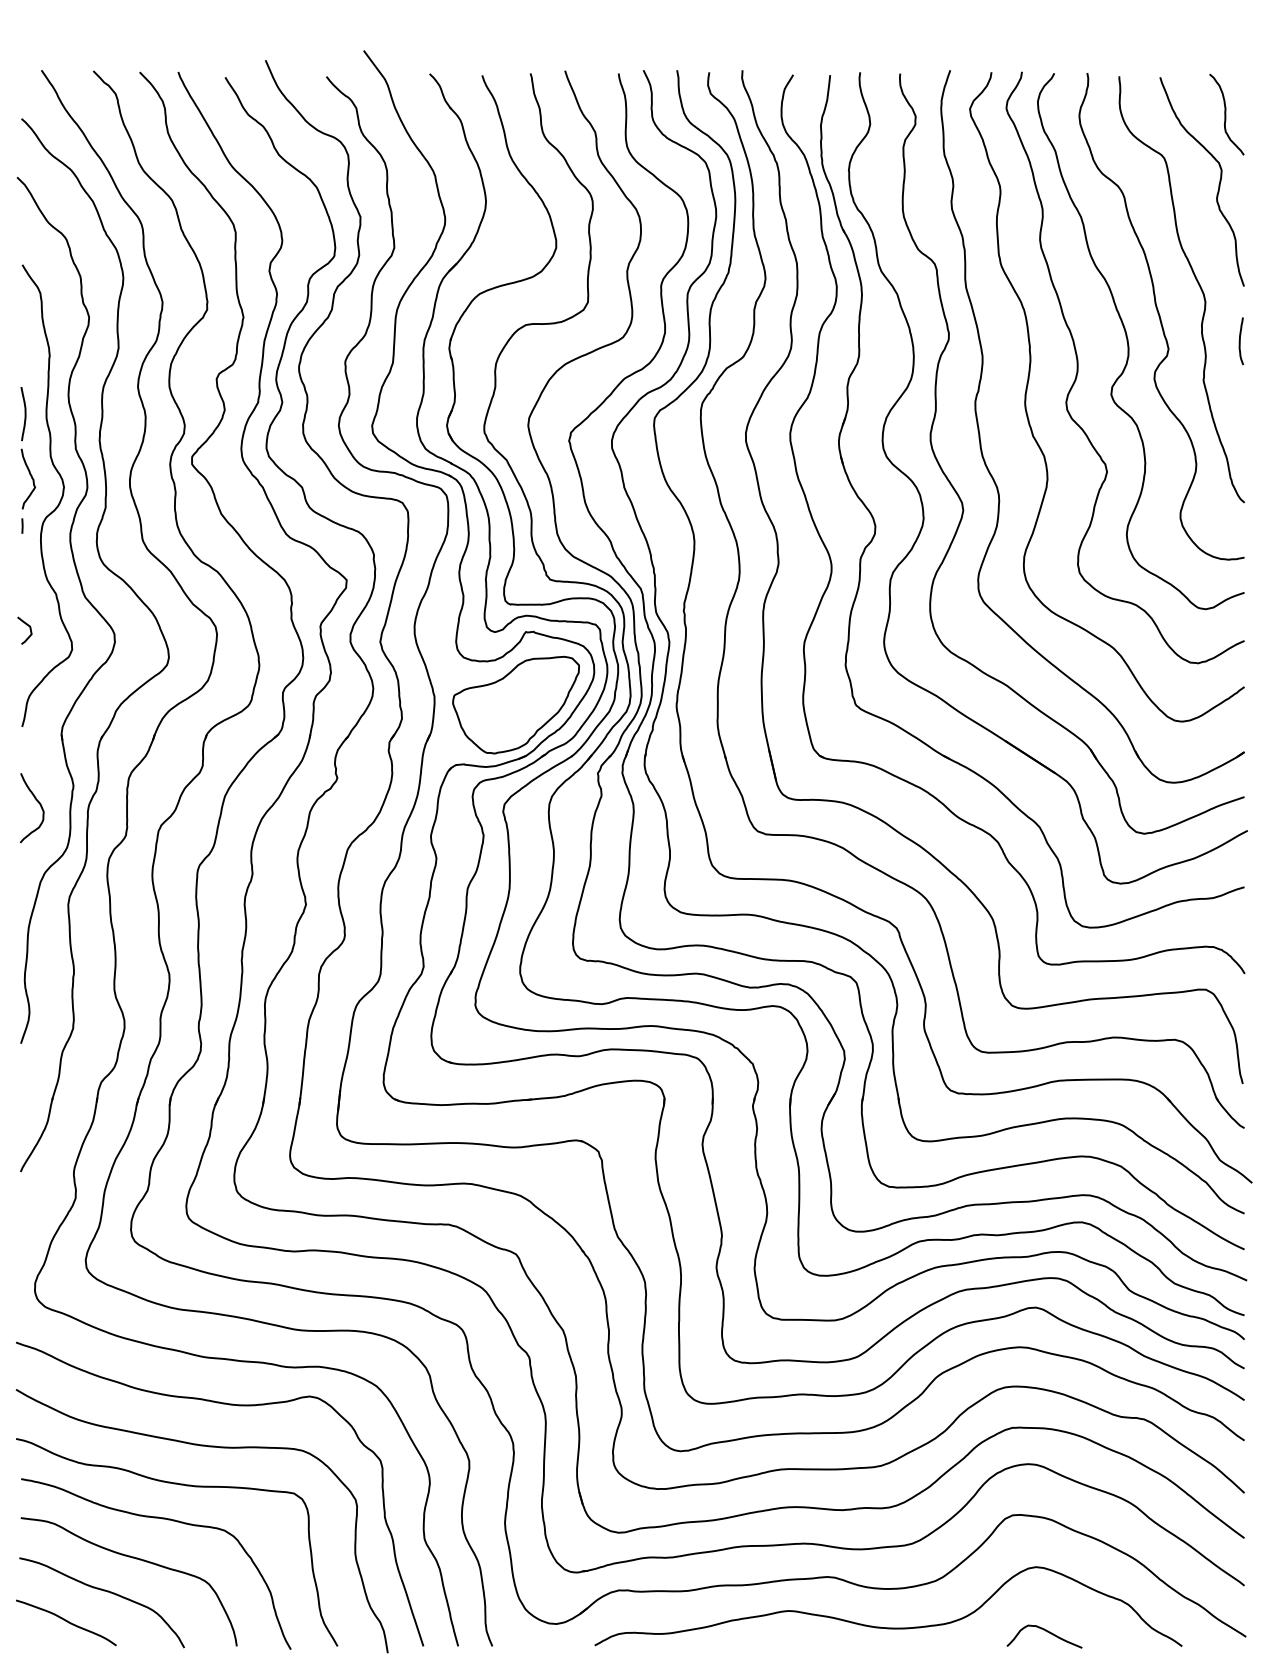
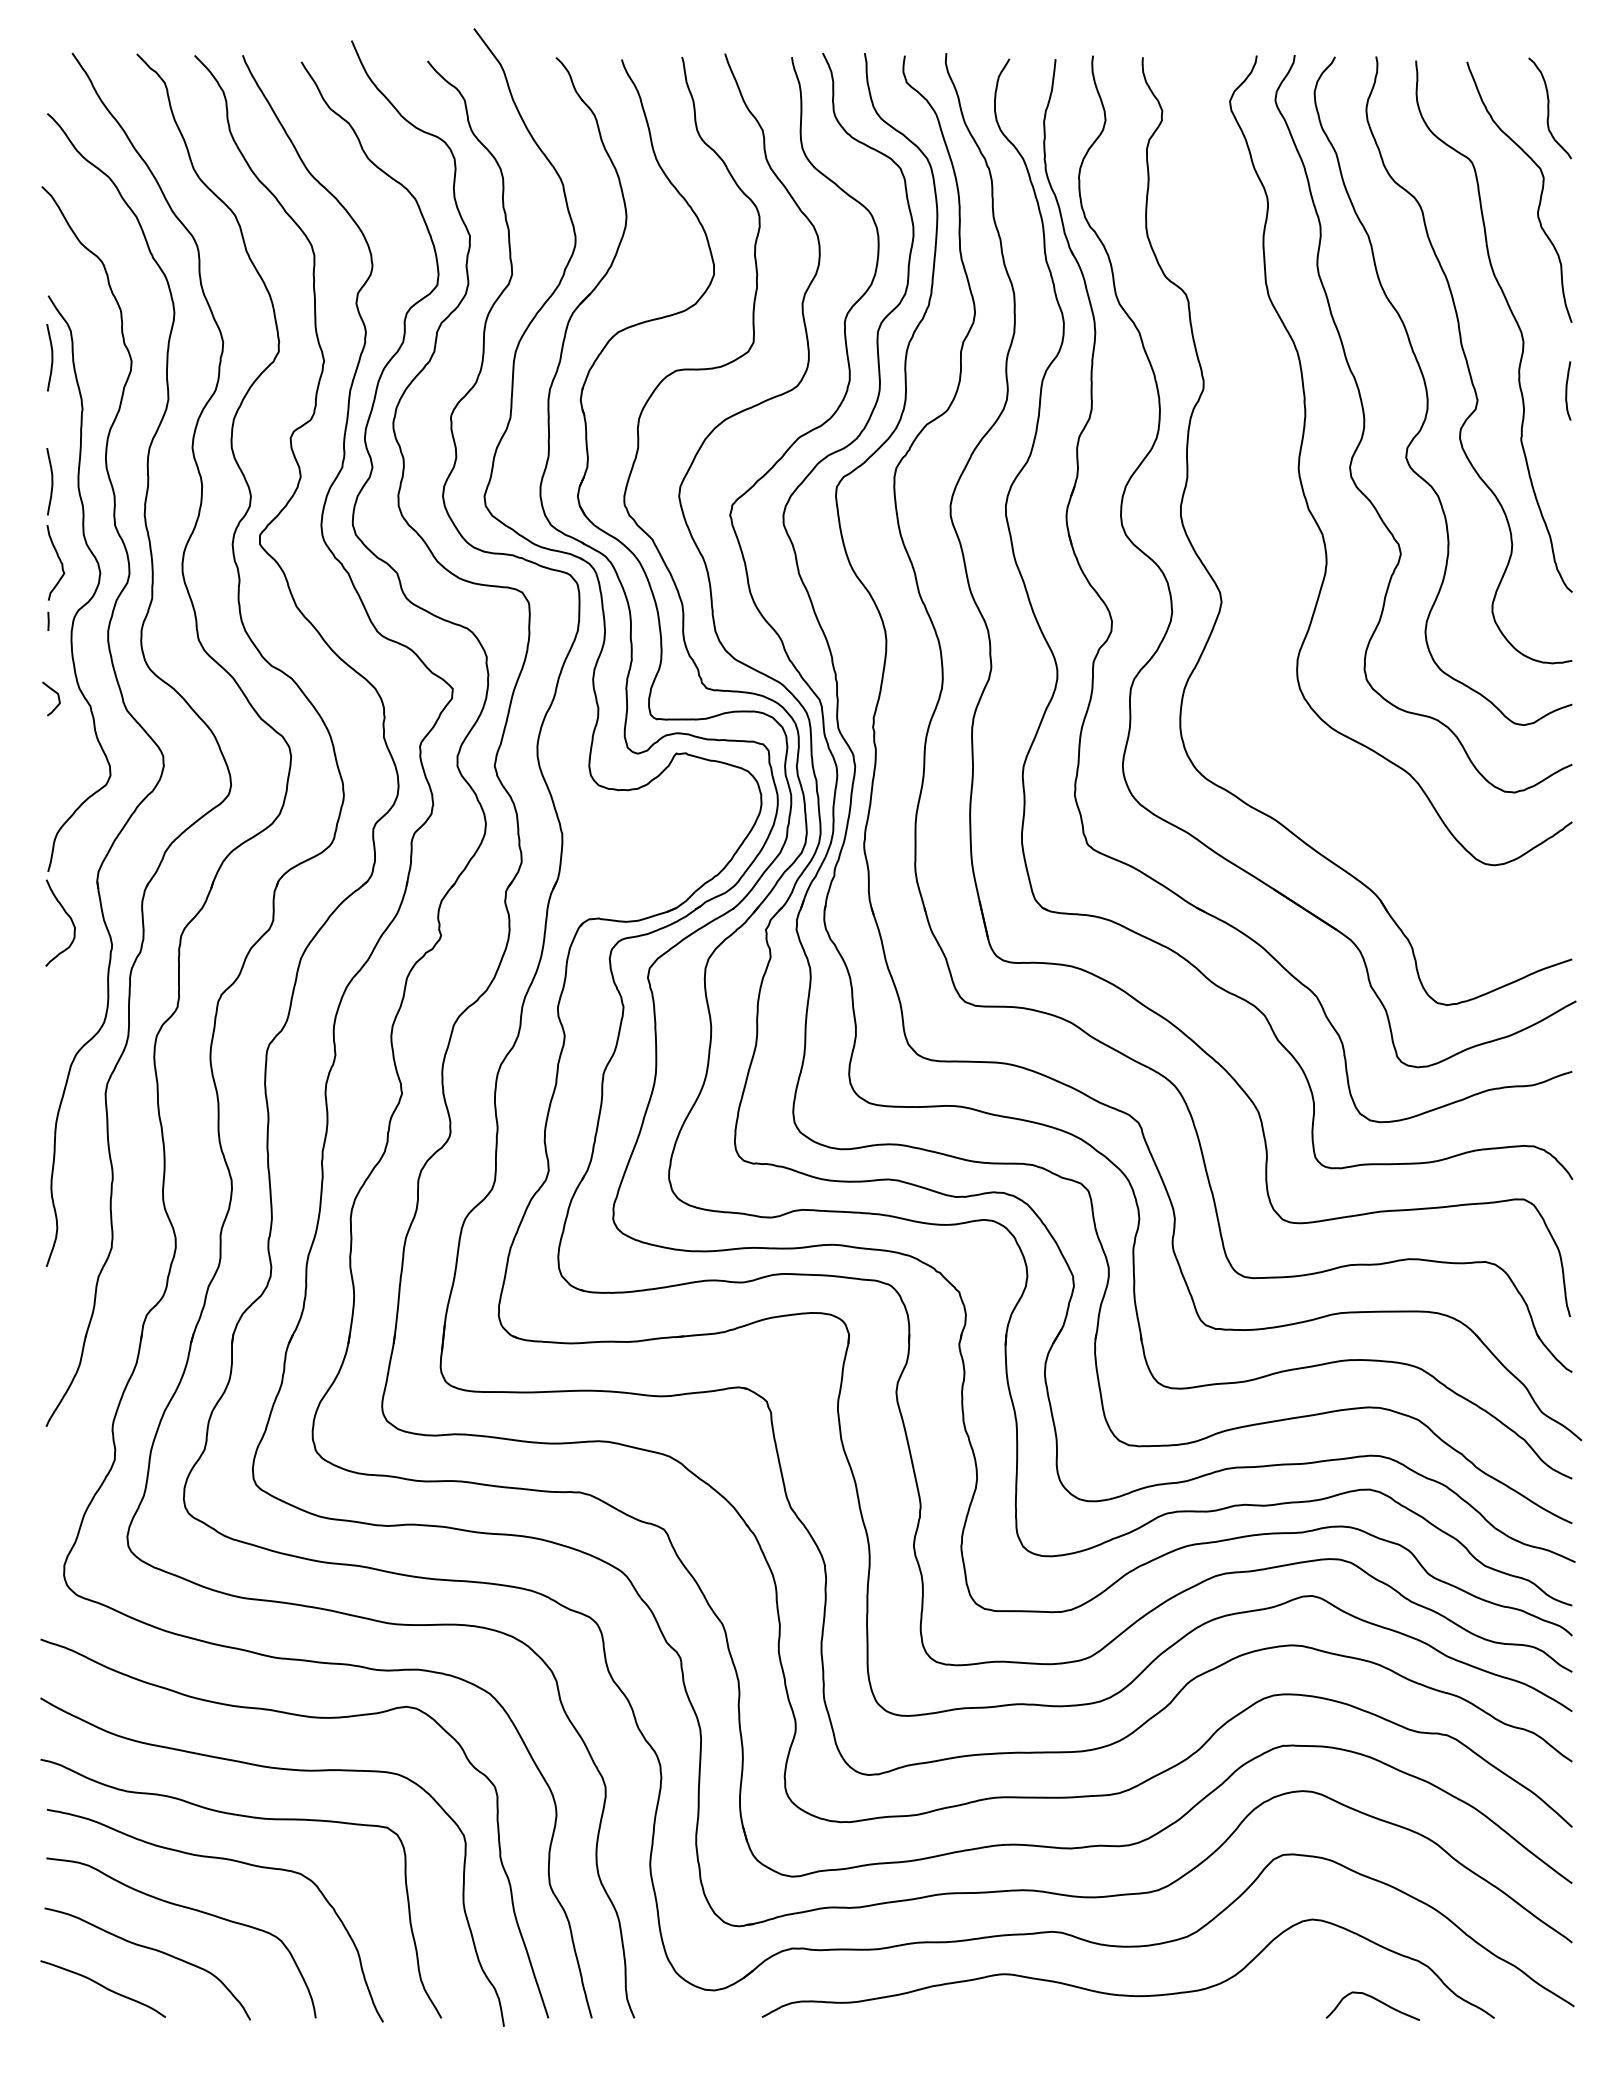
curve: (24, 314) -> (51, 357), added
part: (992, 476) -> (1258, 559), removed
curve: (29, 628) -> (57, 696), moved
part: (515, 704) -> (663, 844), removed
curve: (39, 804) -> (69, 918), moved
curve: (1045, 1631) -> (1374, 1999), moved

